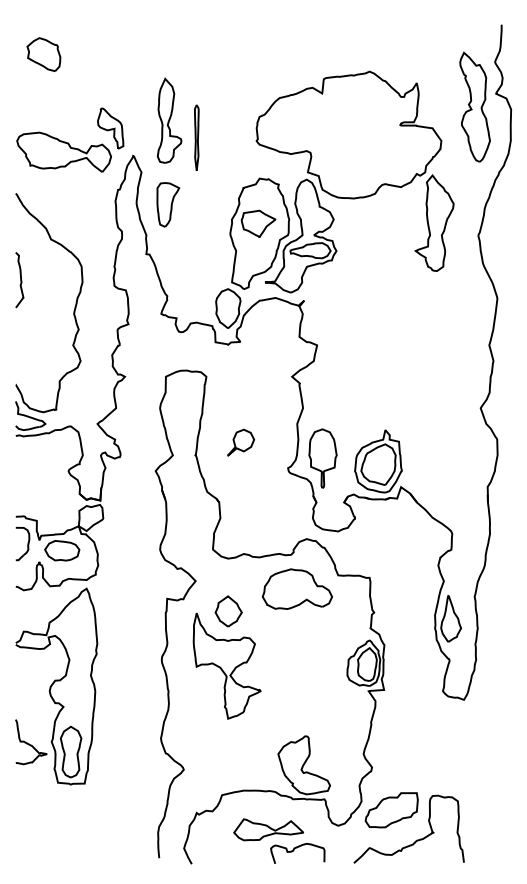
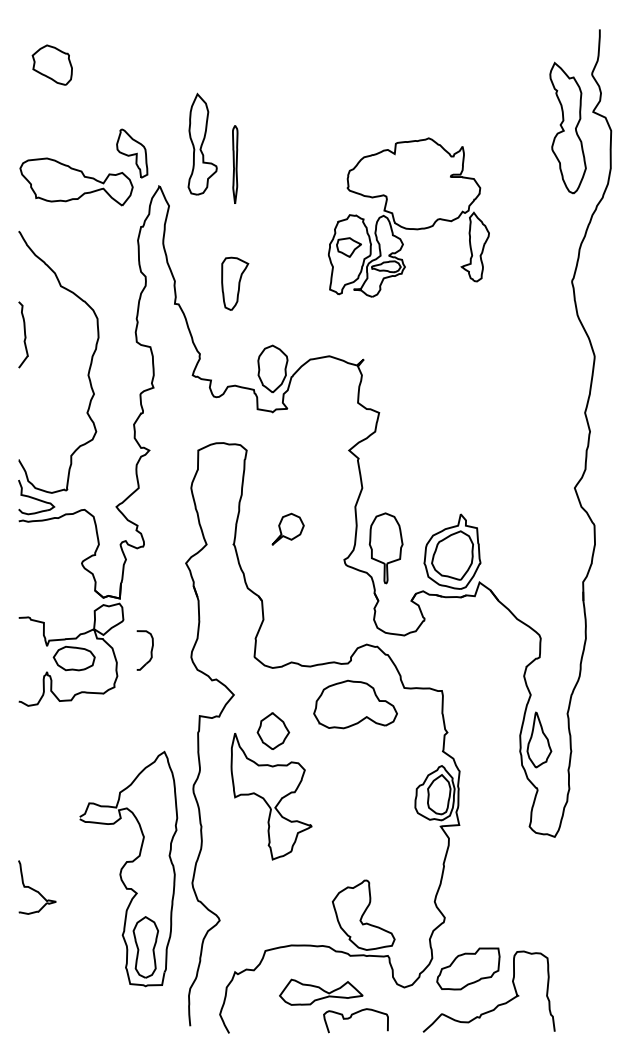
part: (341, 181) -> (408, 217), size x0.6
part: (168, 204) -> (235, 283), moved
part: (27, 544) -> (150, 651), moved
part: (56, 686) -> (128, 868), moved

